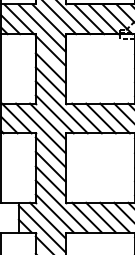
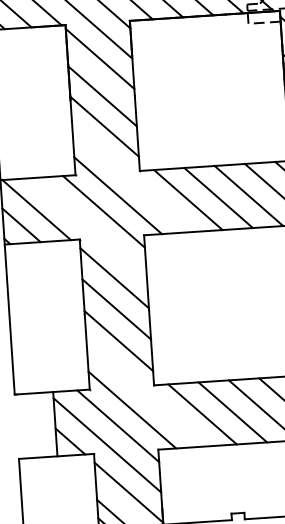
line: (61, 107) -> (131, 179), removed
line: (40, 128) -> (89, 228), removed
line: (61, 206) -> (145, 393), removed

